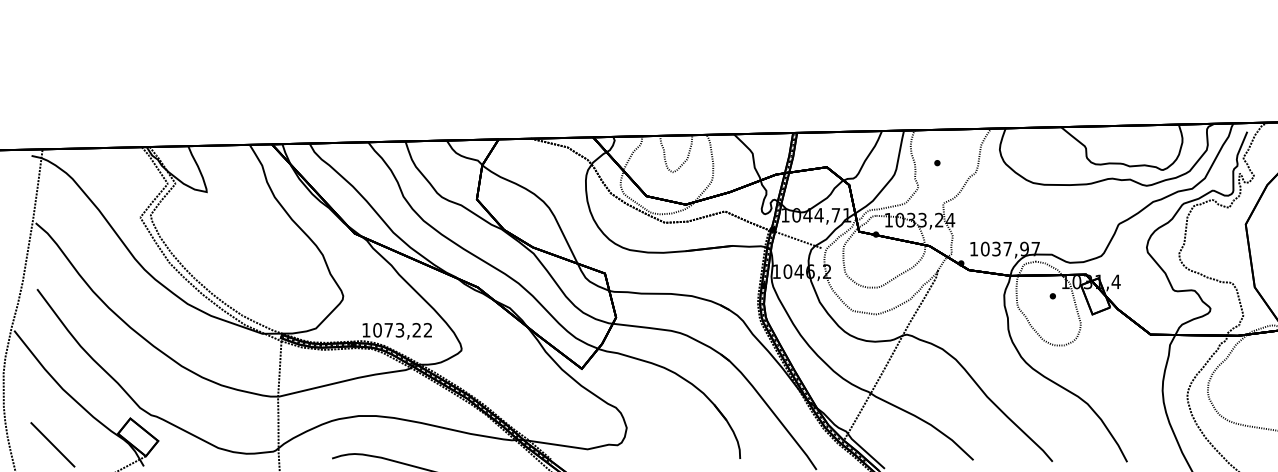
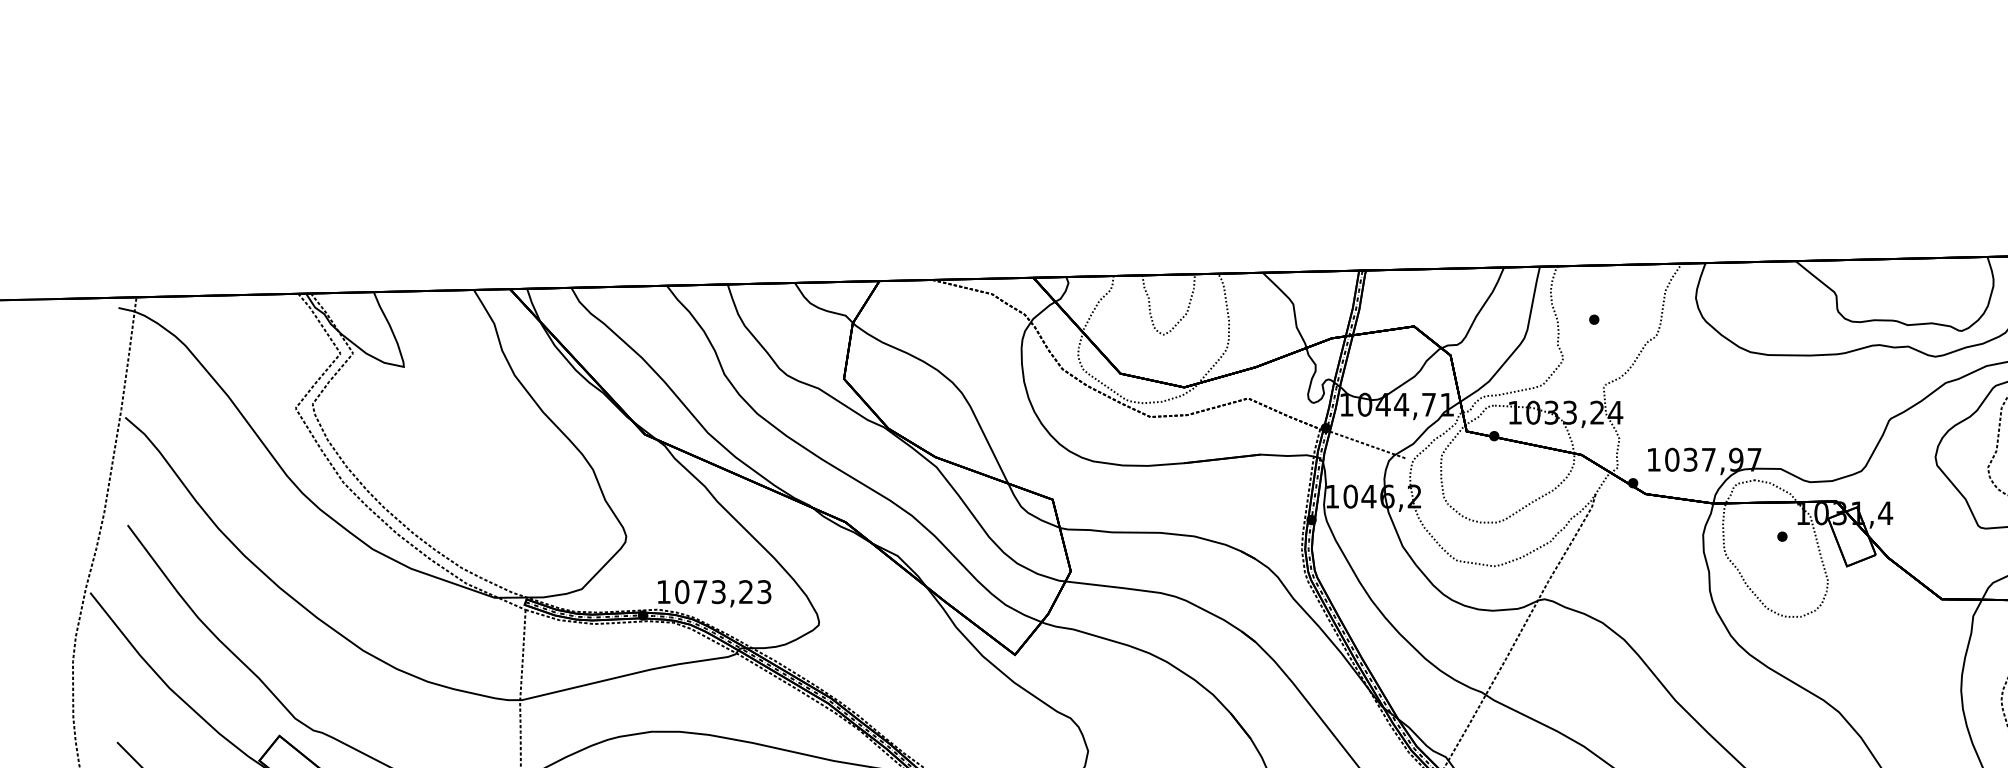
text: (427, 330) -> (763, 592), 1073,22 -> 1073,23

